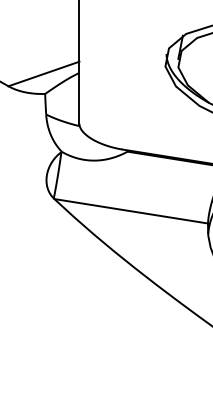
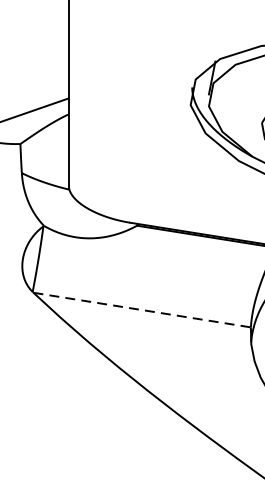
line: (131, 211) -> (142, 310), solid -> dashed

